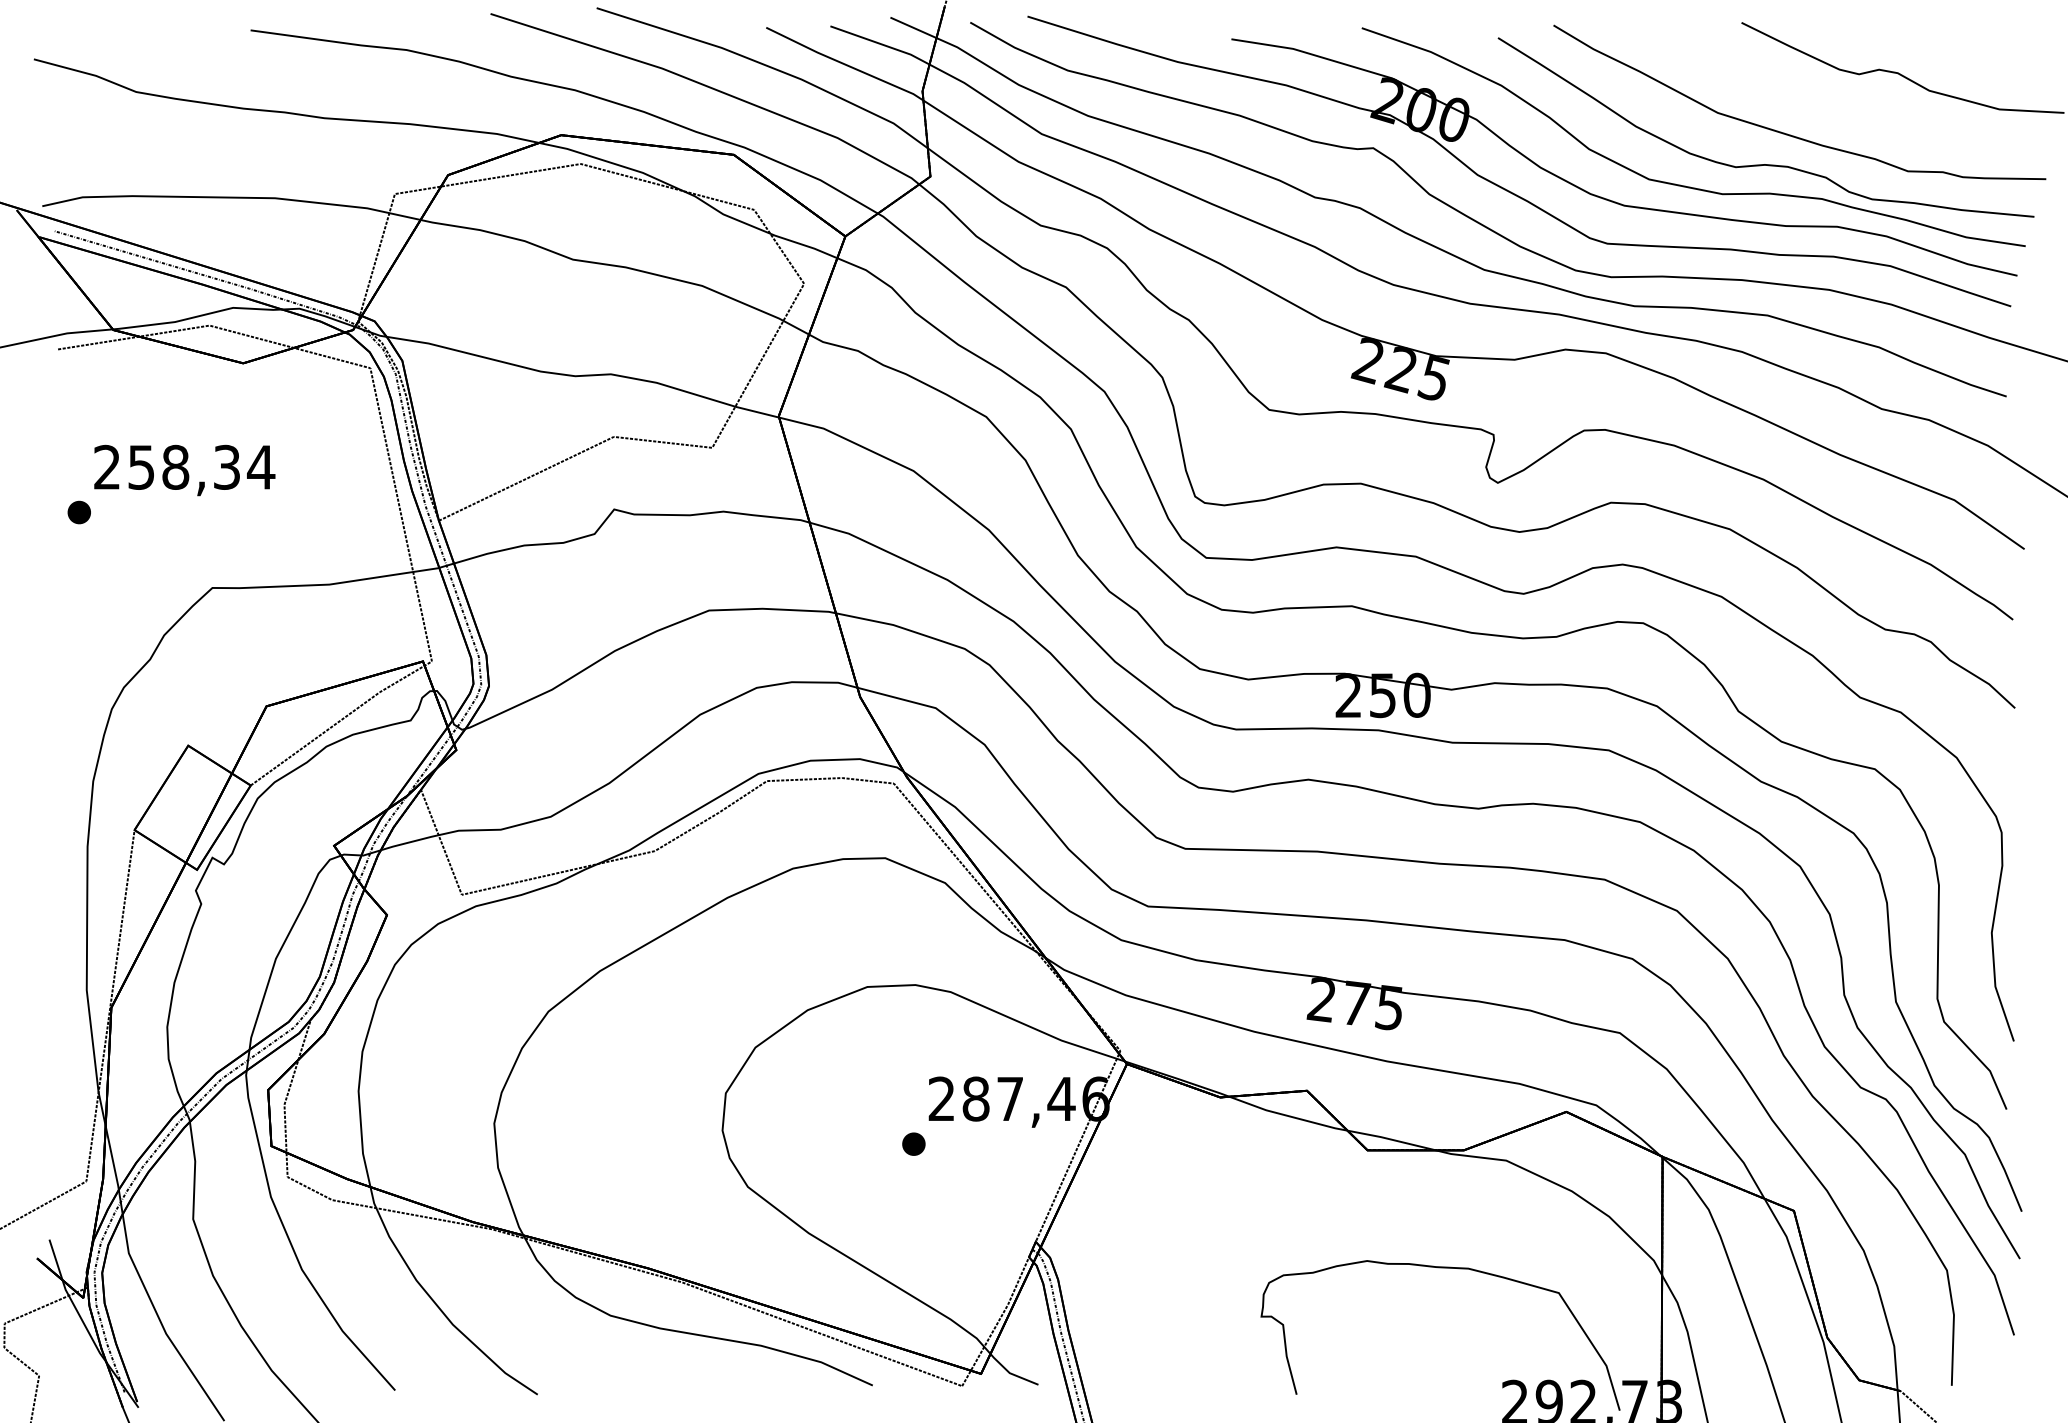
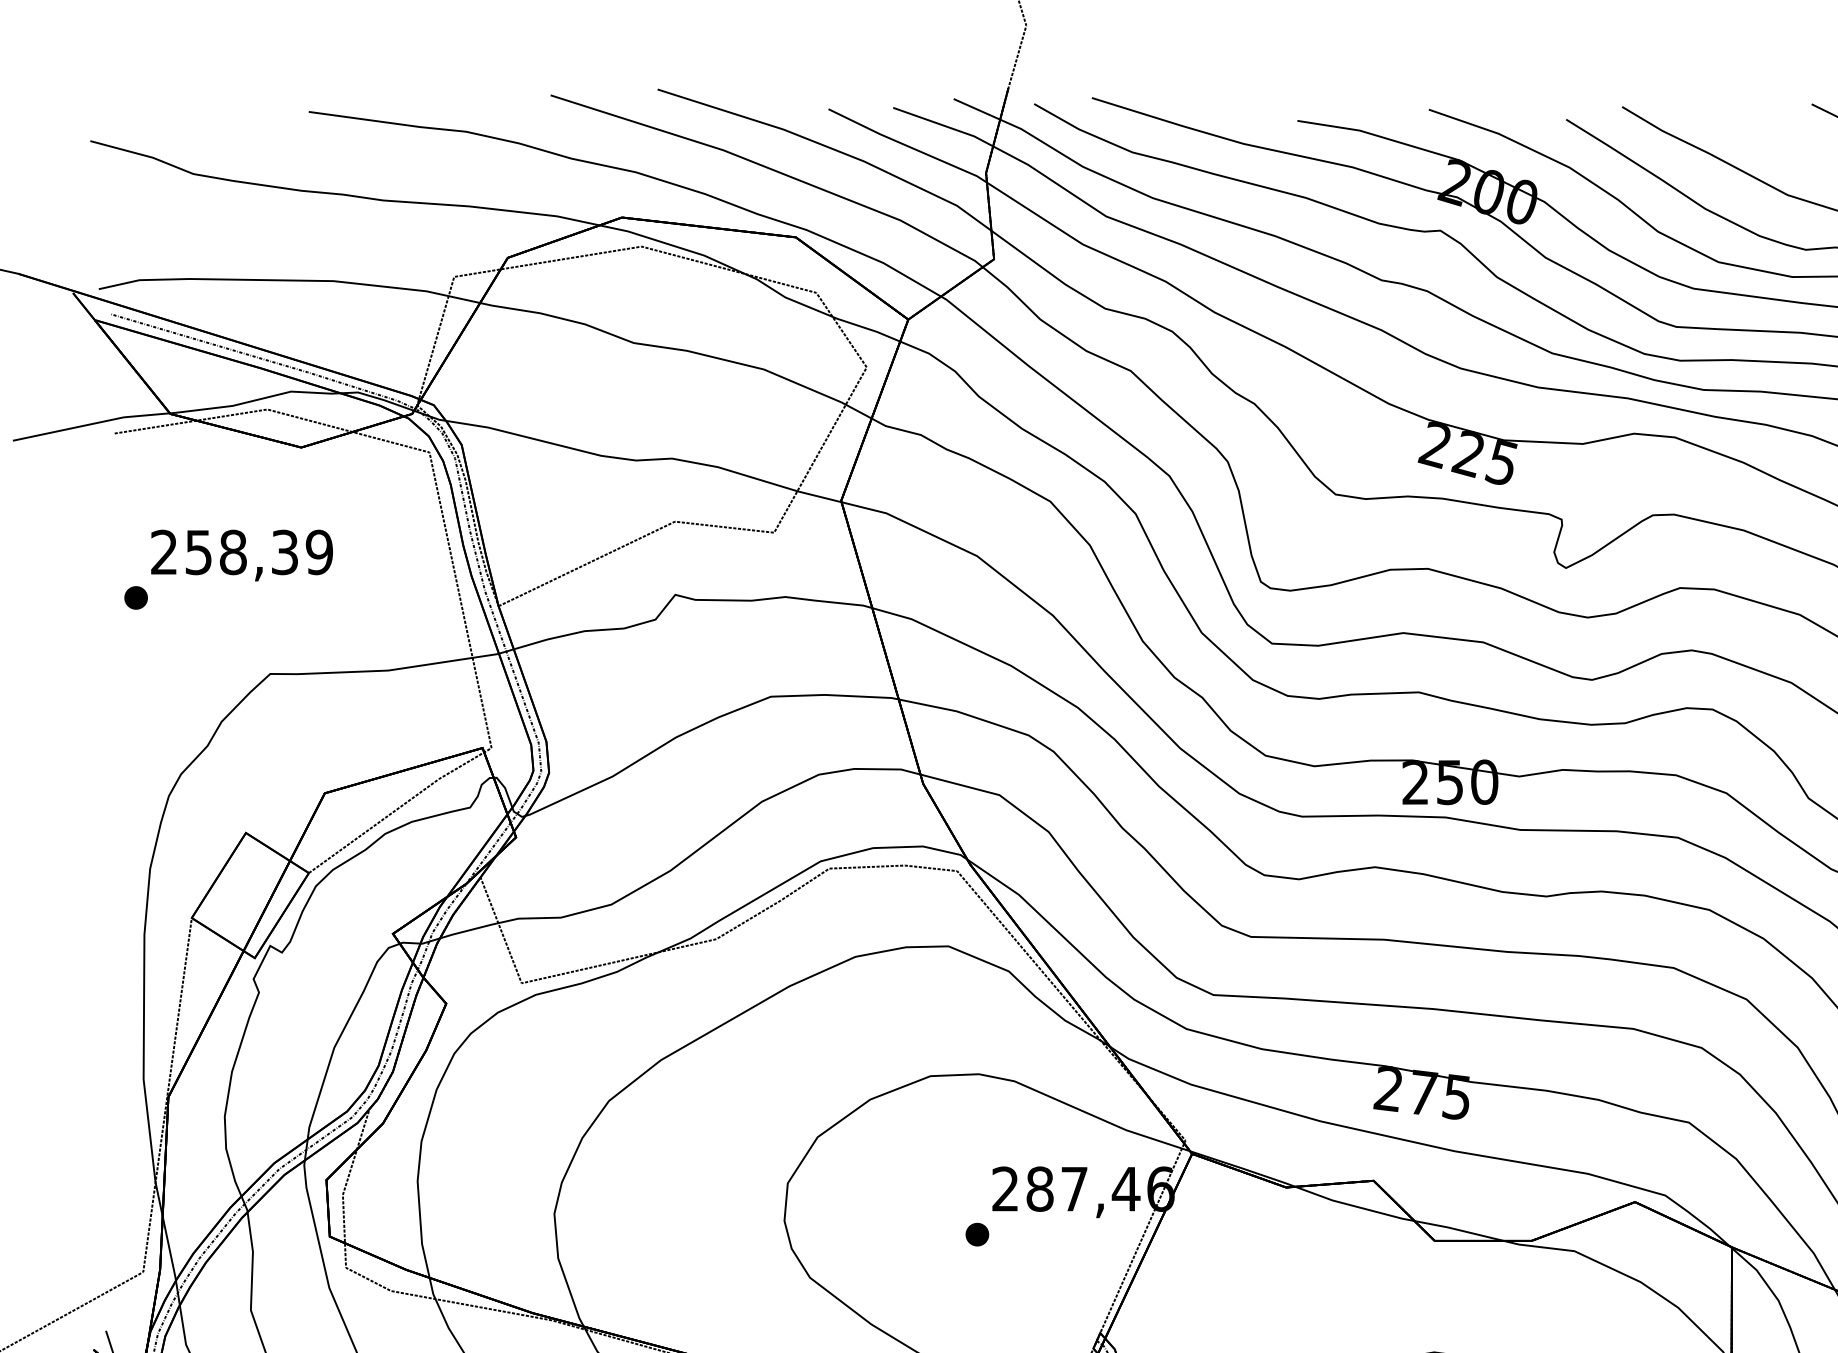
text: (261, 466) -> (319, 551), 258,34 -> 258,39

